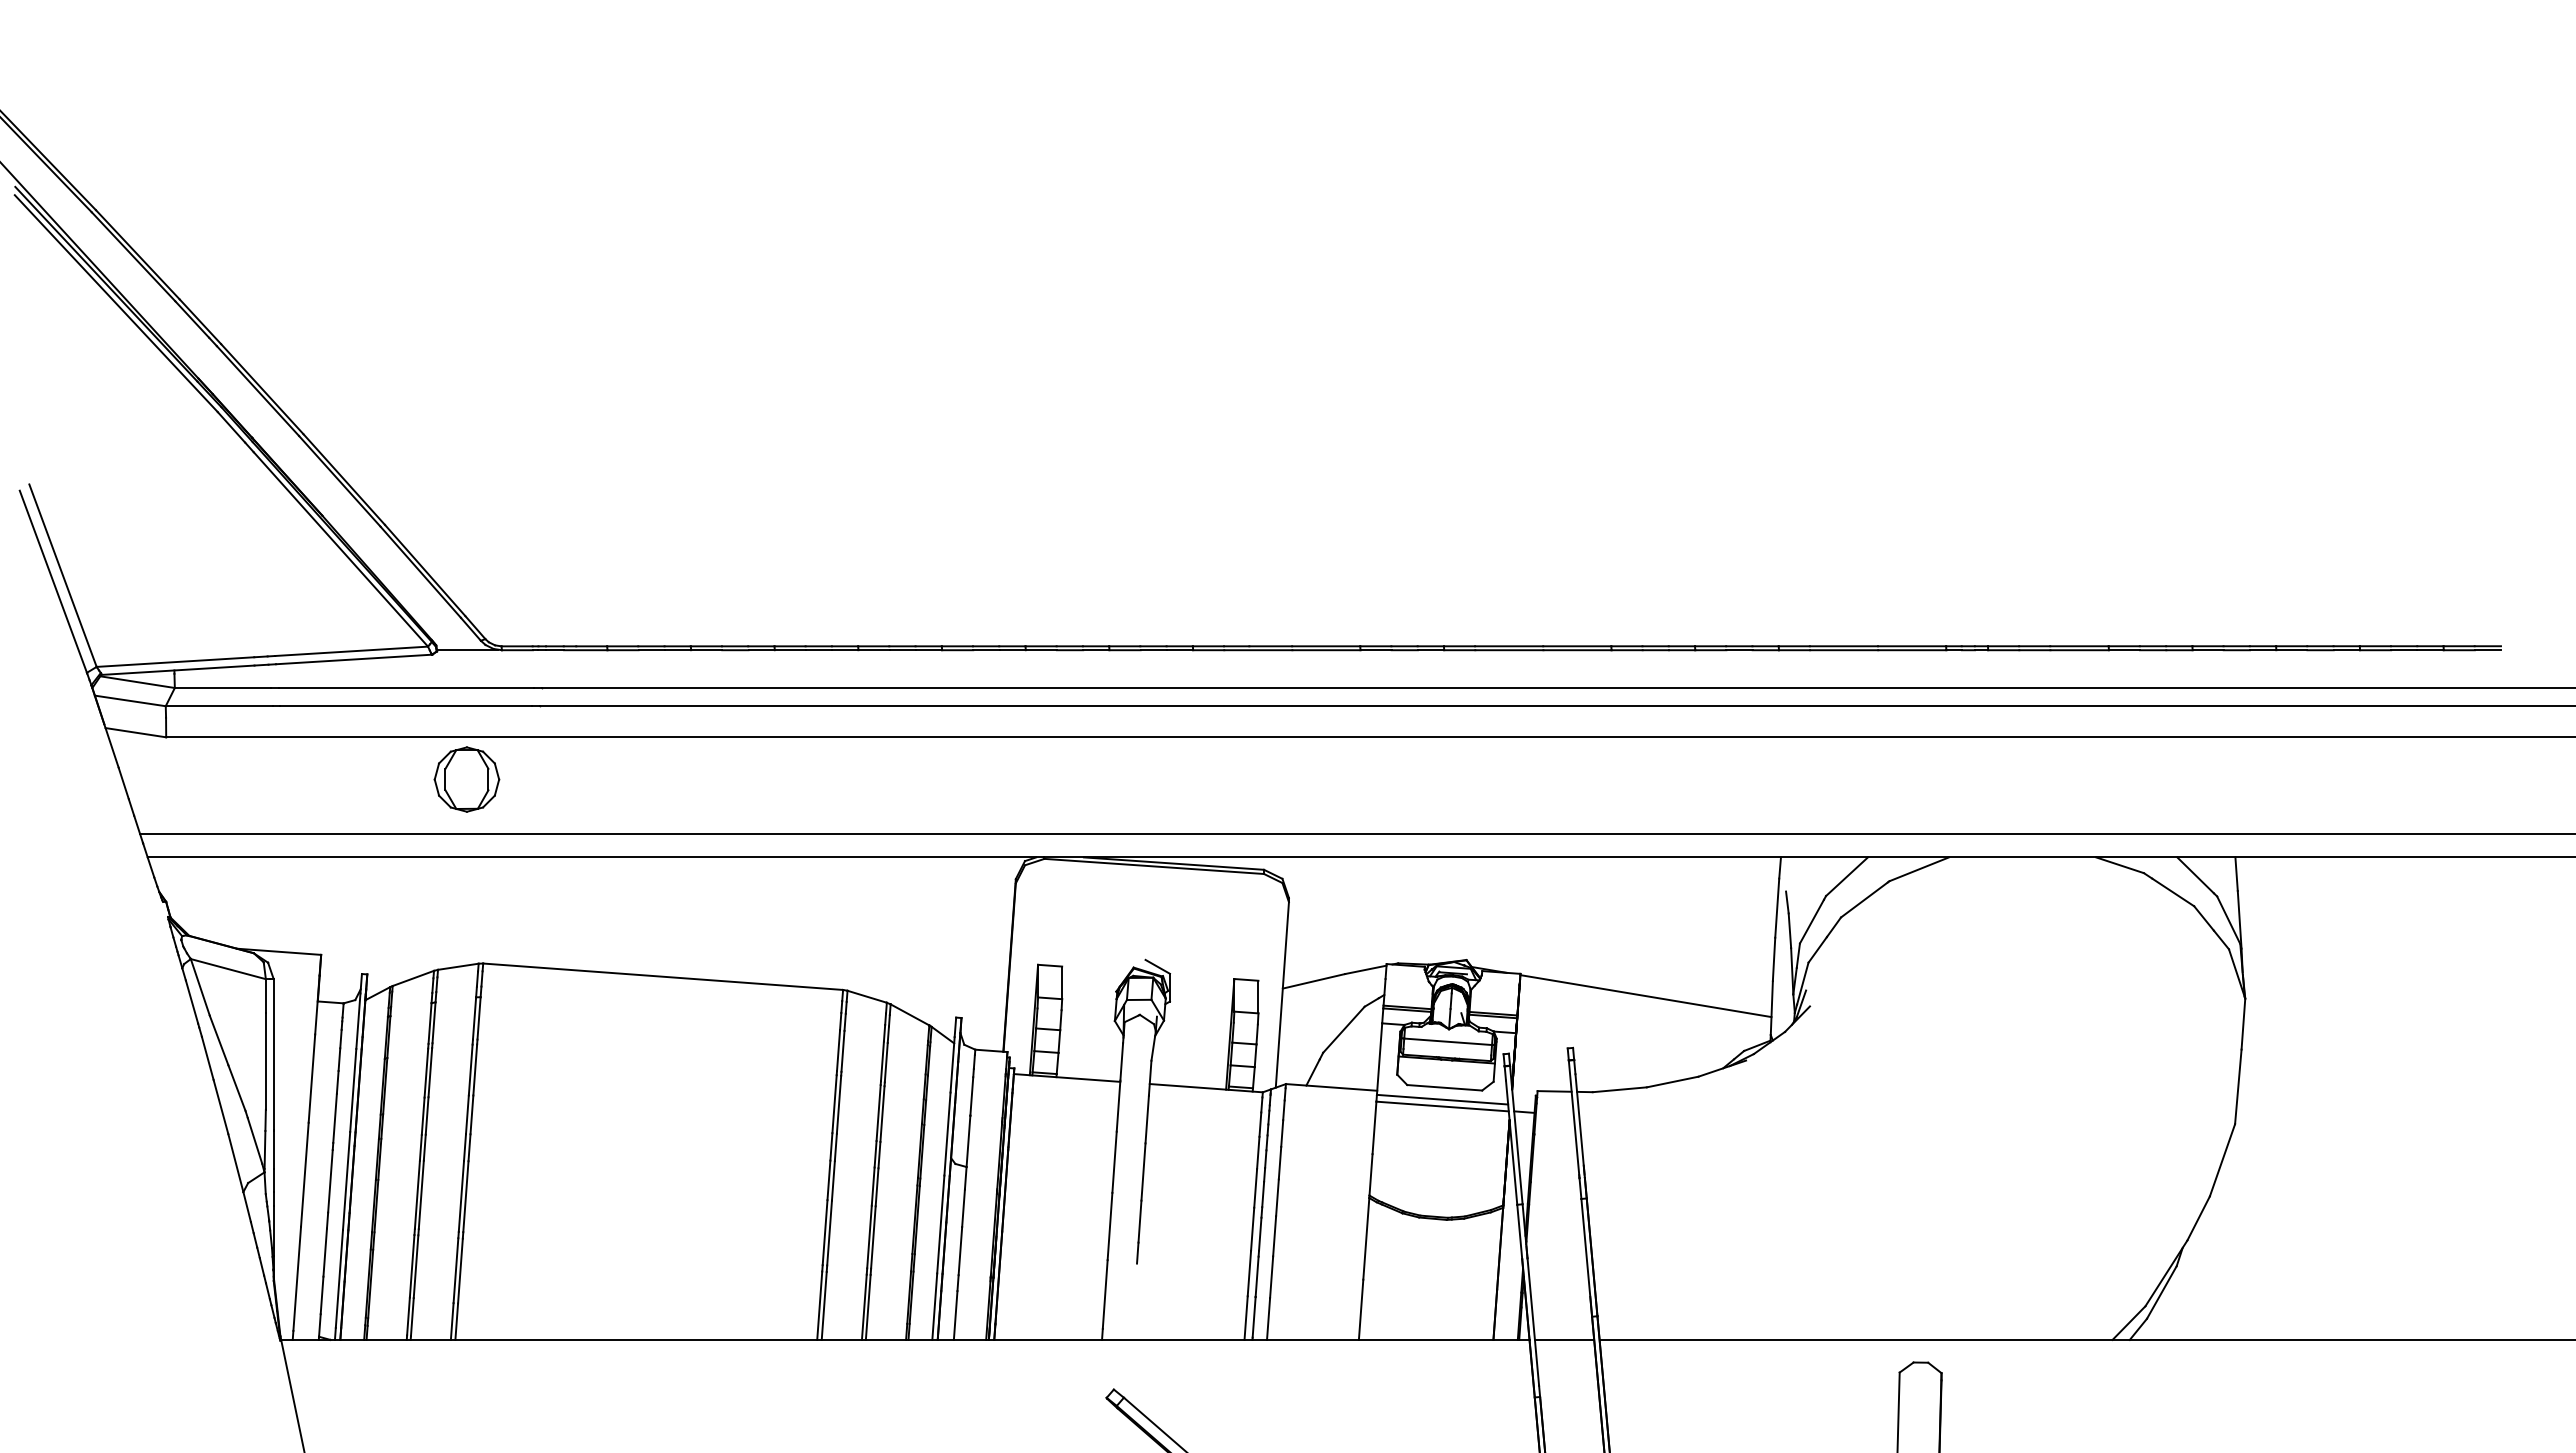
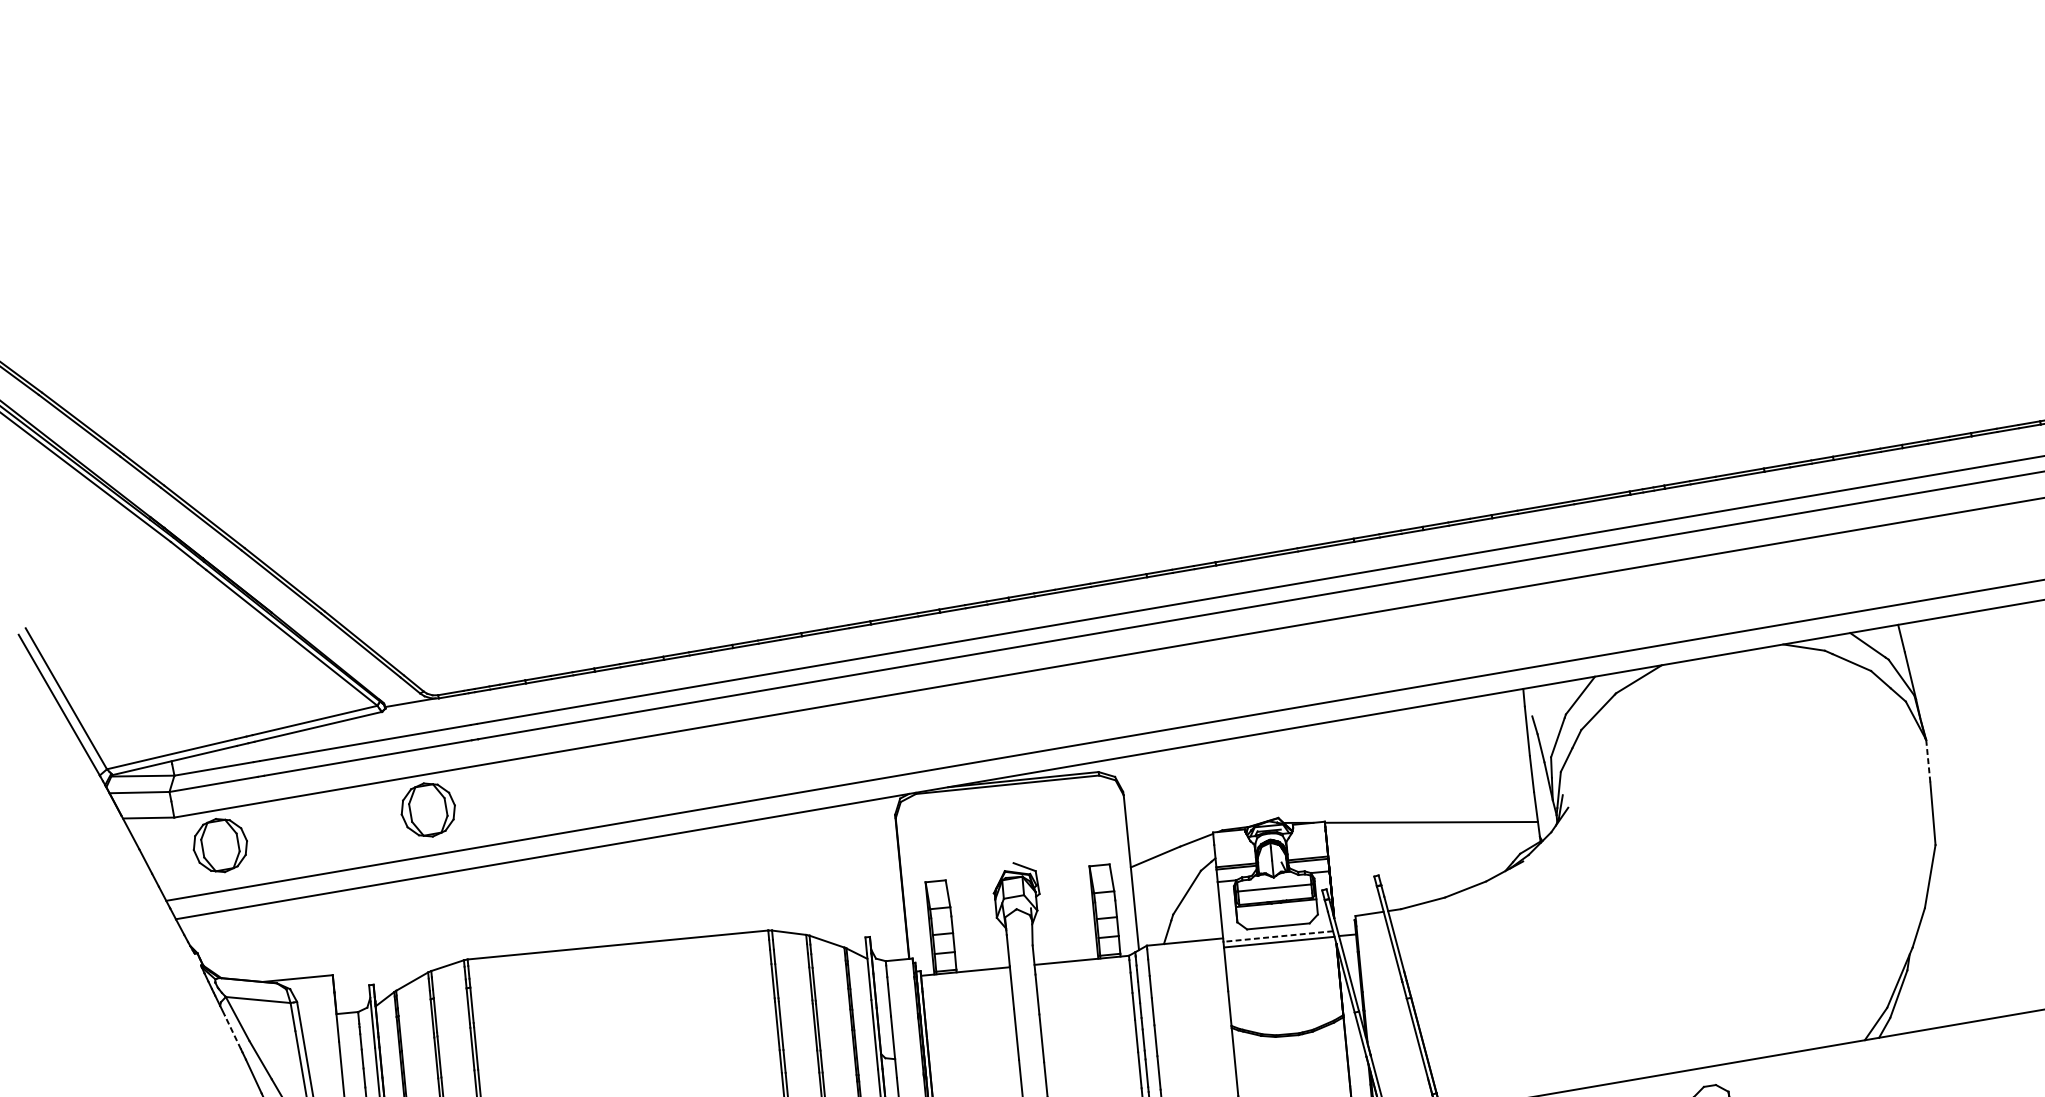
part: (214, 779) -> (220, 845), added
line: (191, 1001) -> (232, 1031), solid -> dashed
line: (2243, 1024) -> (1928, 761), solid -> dashed
line: (1442, 1099) -> (1278, 936), solid -> dashed

